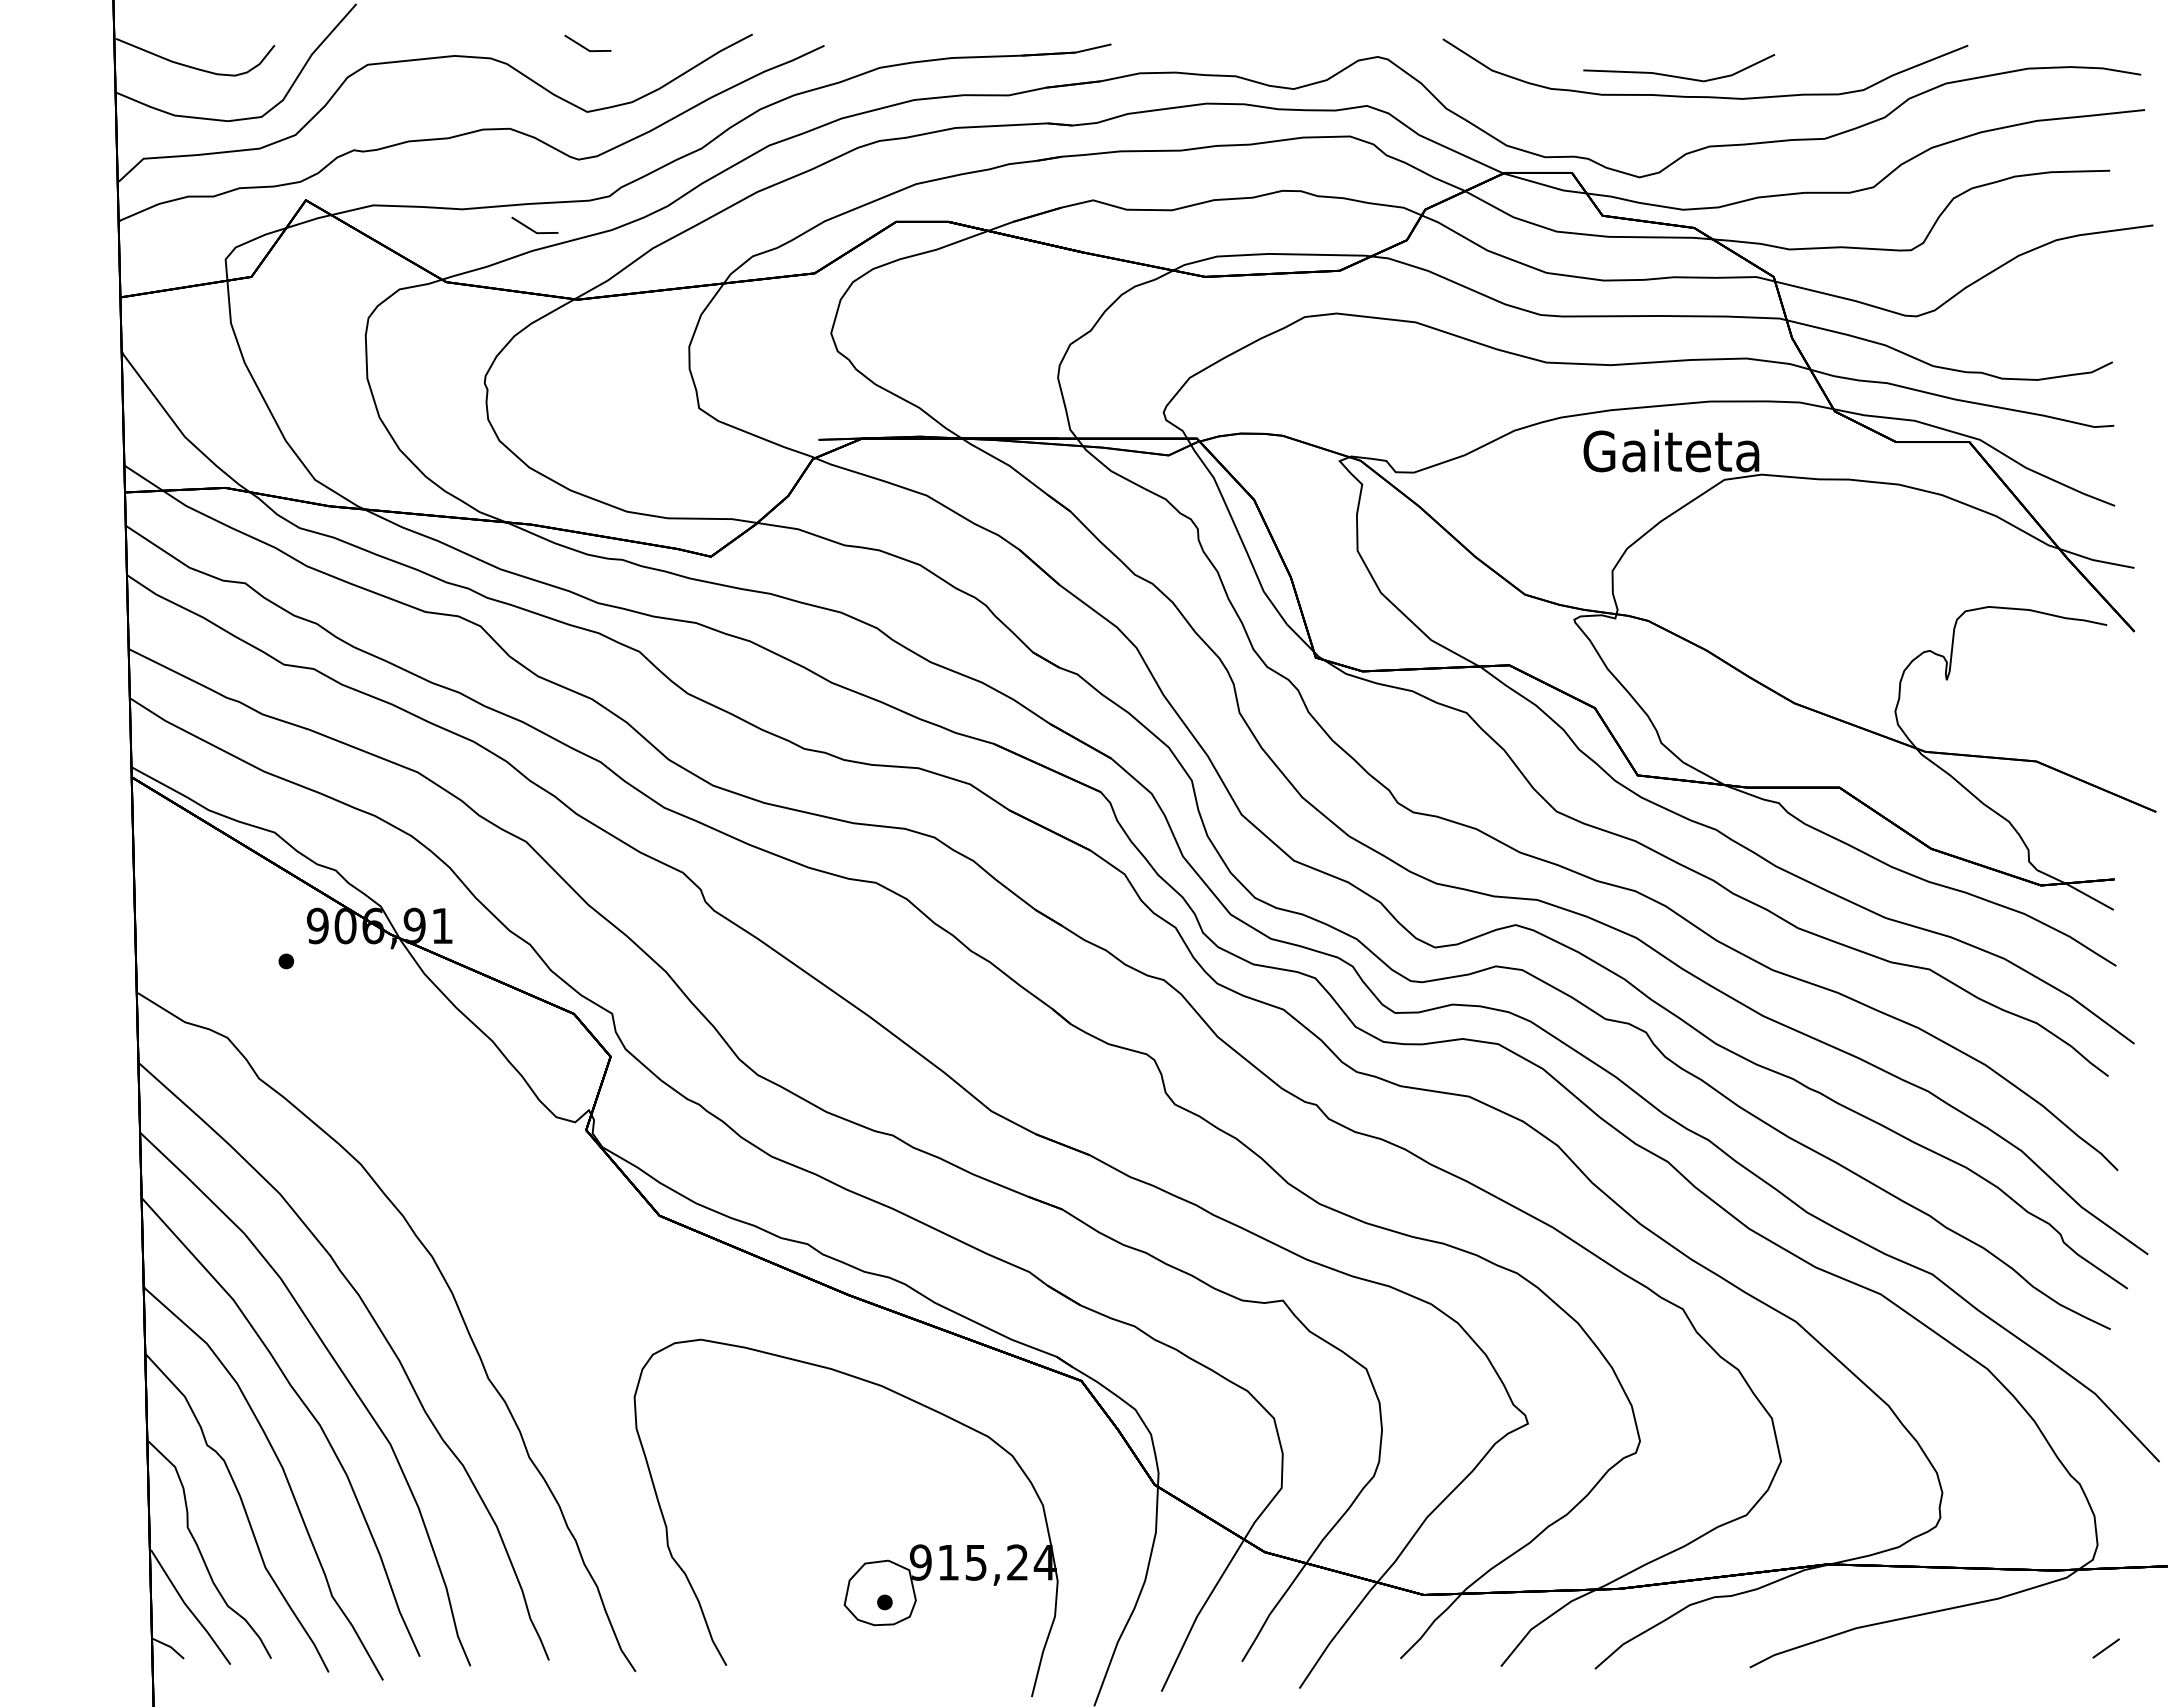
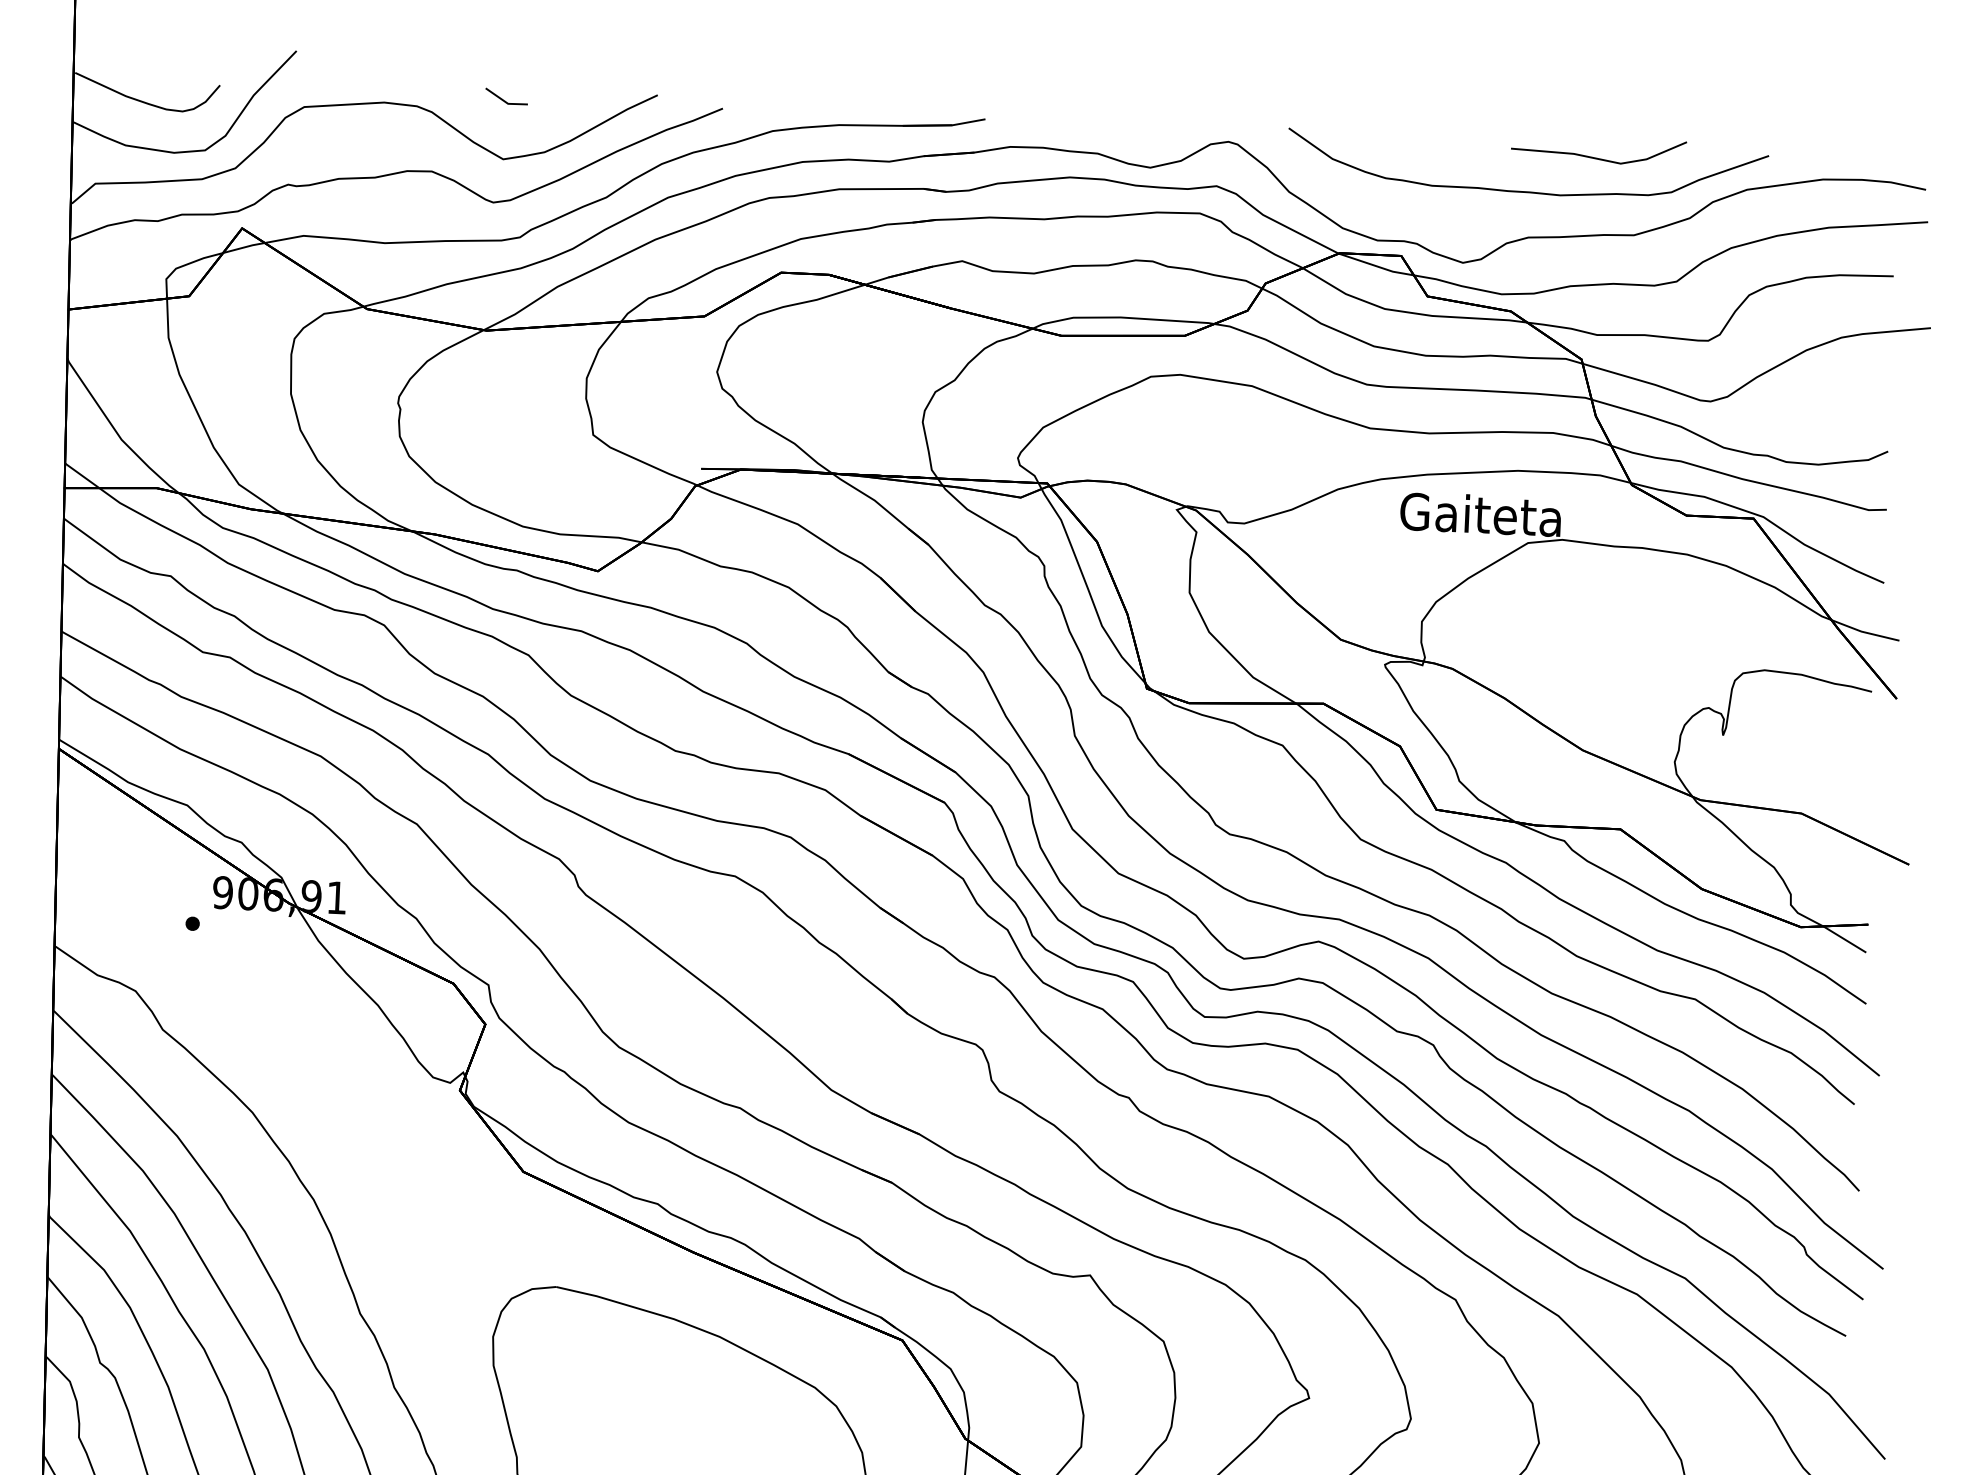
line: (1679, 76) -> (1598, 158), moved
line: (533, 229) -> (449, 264), removed

